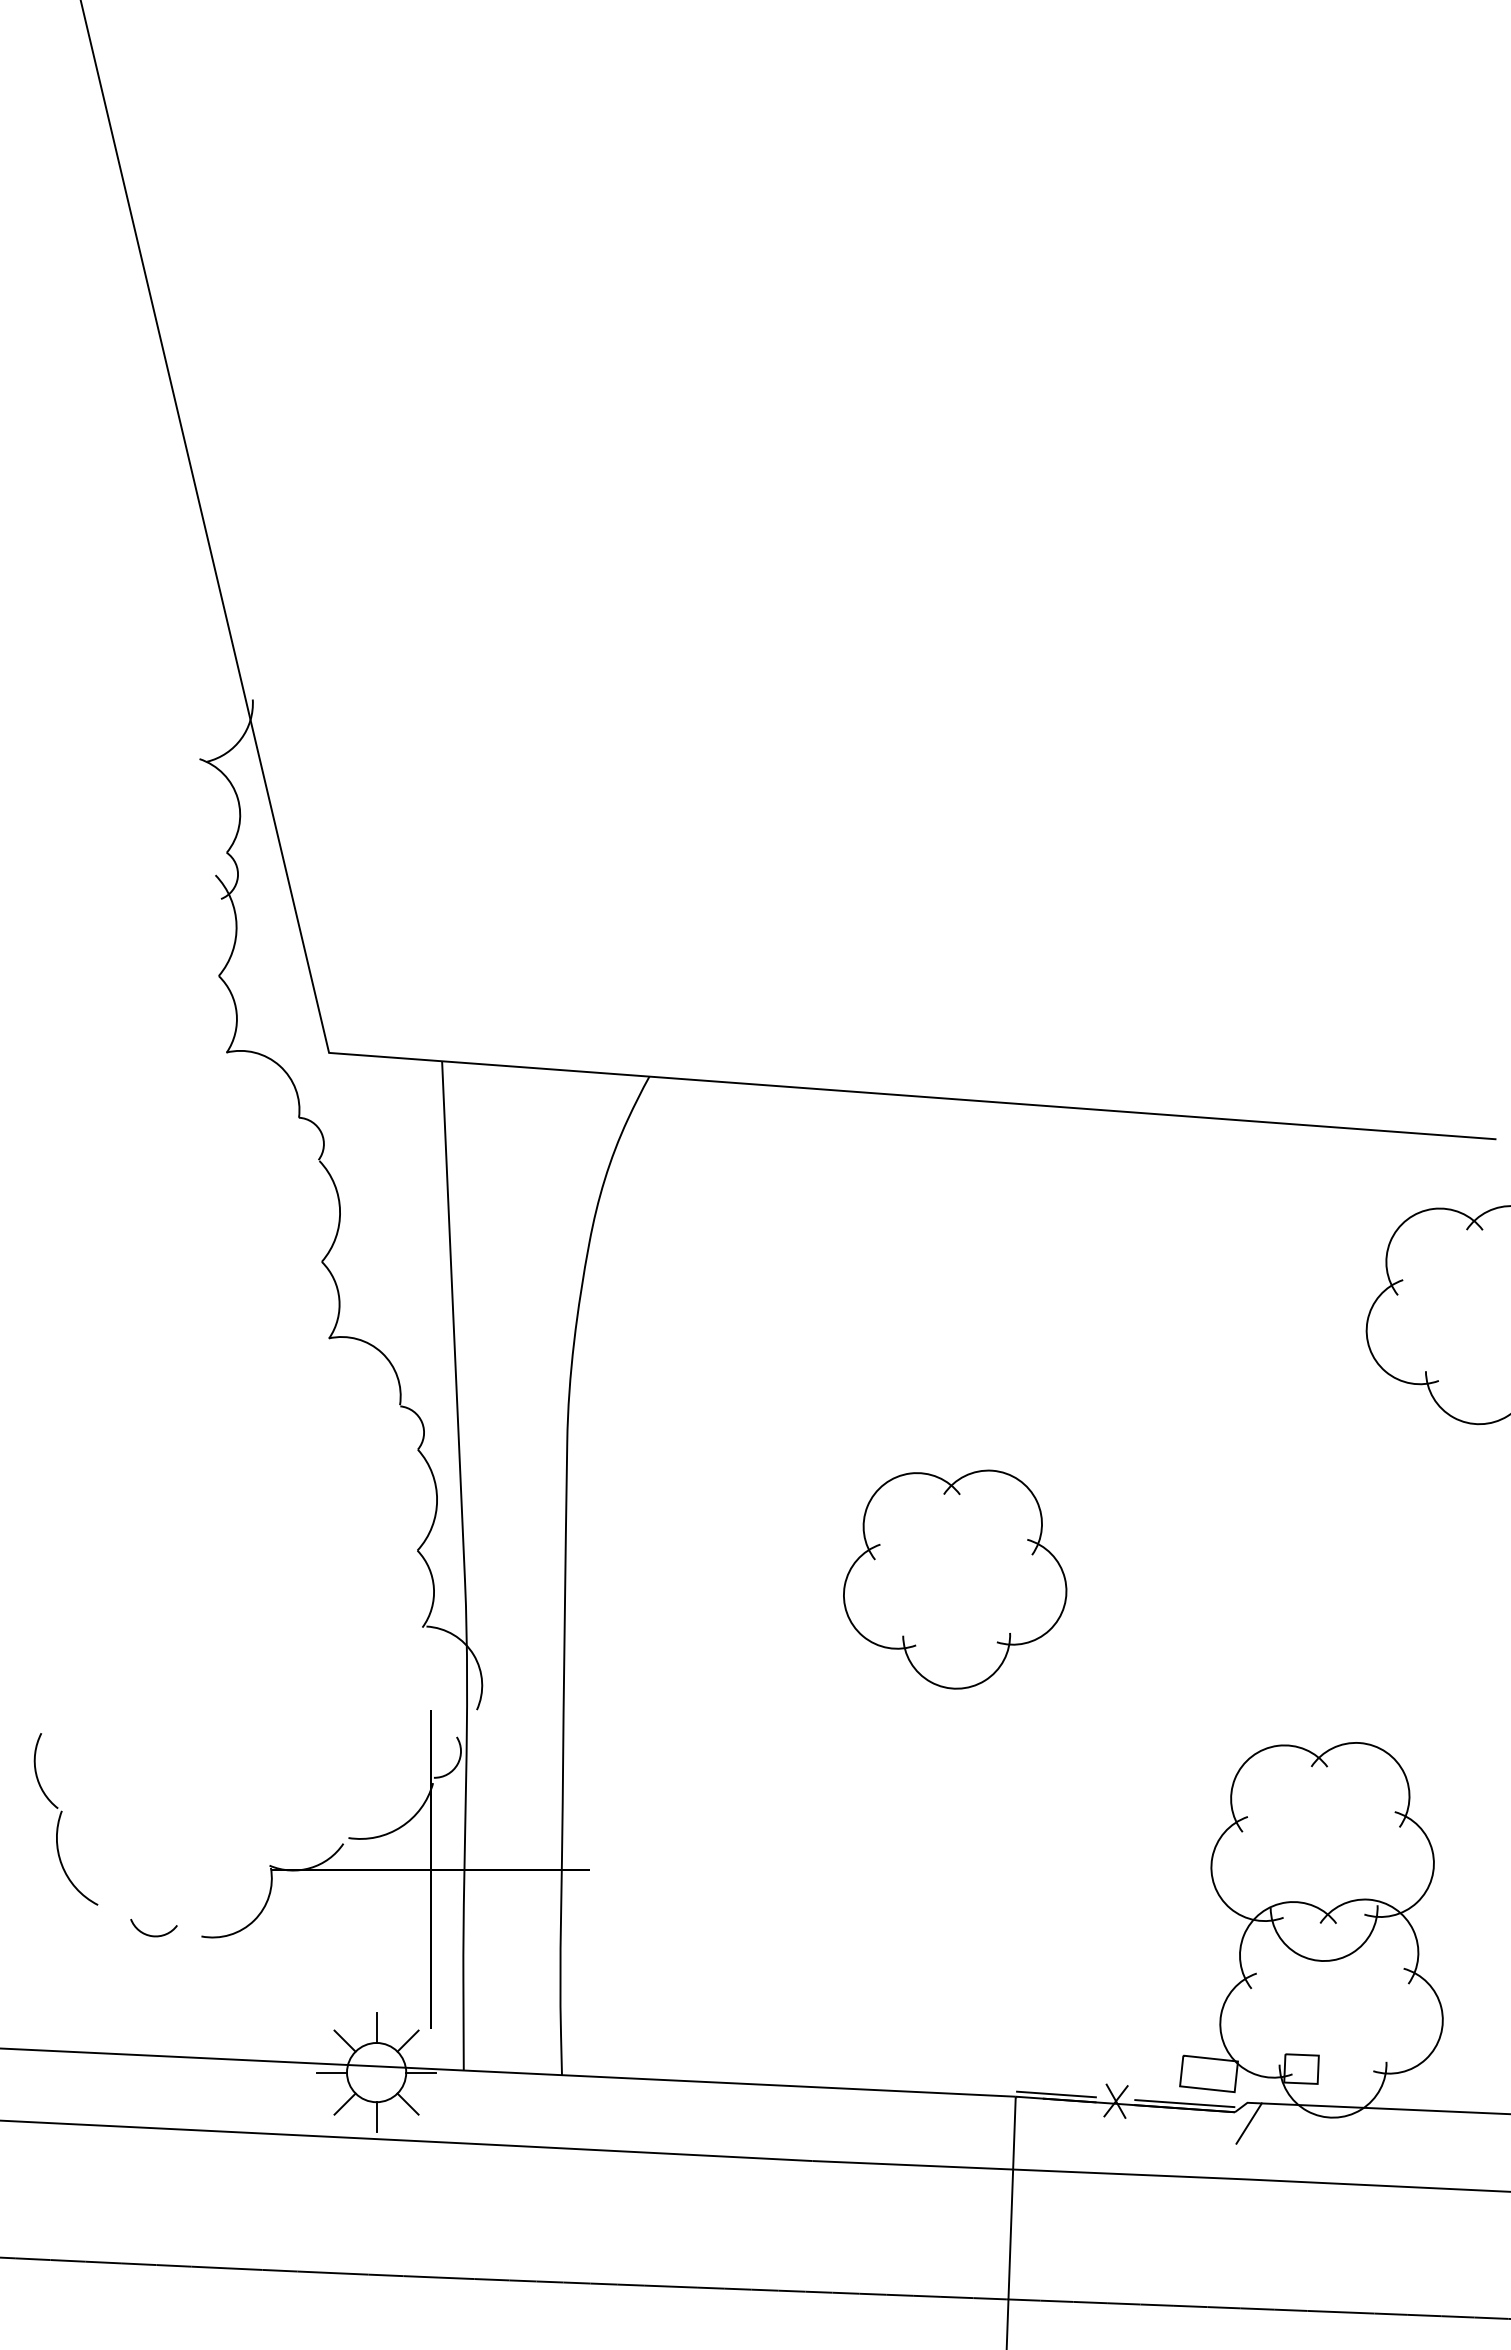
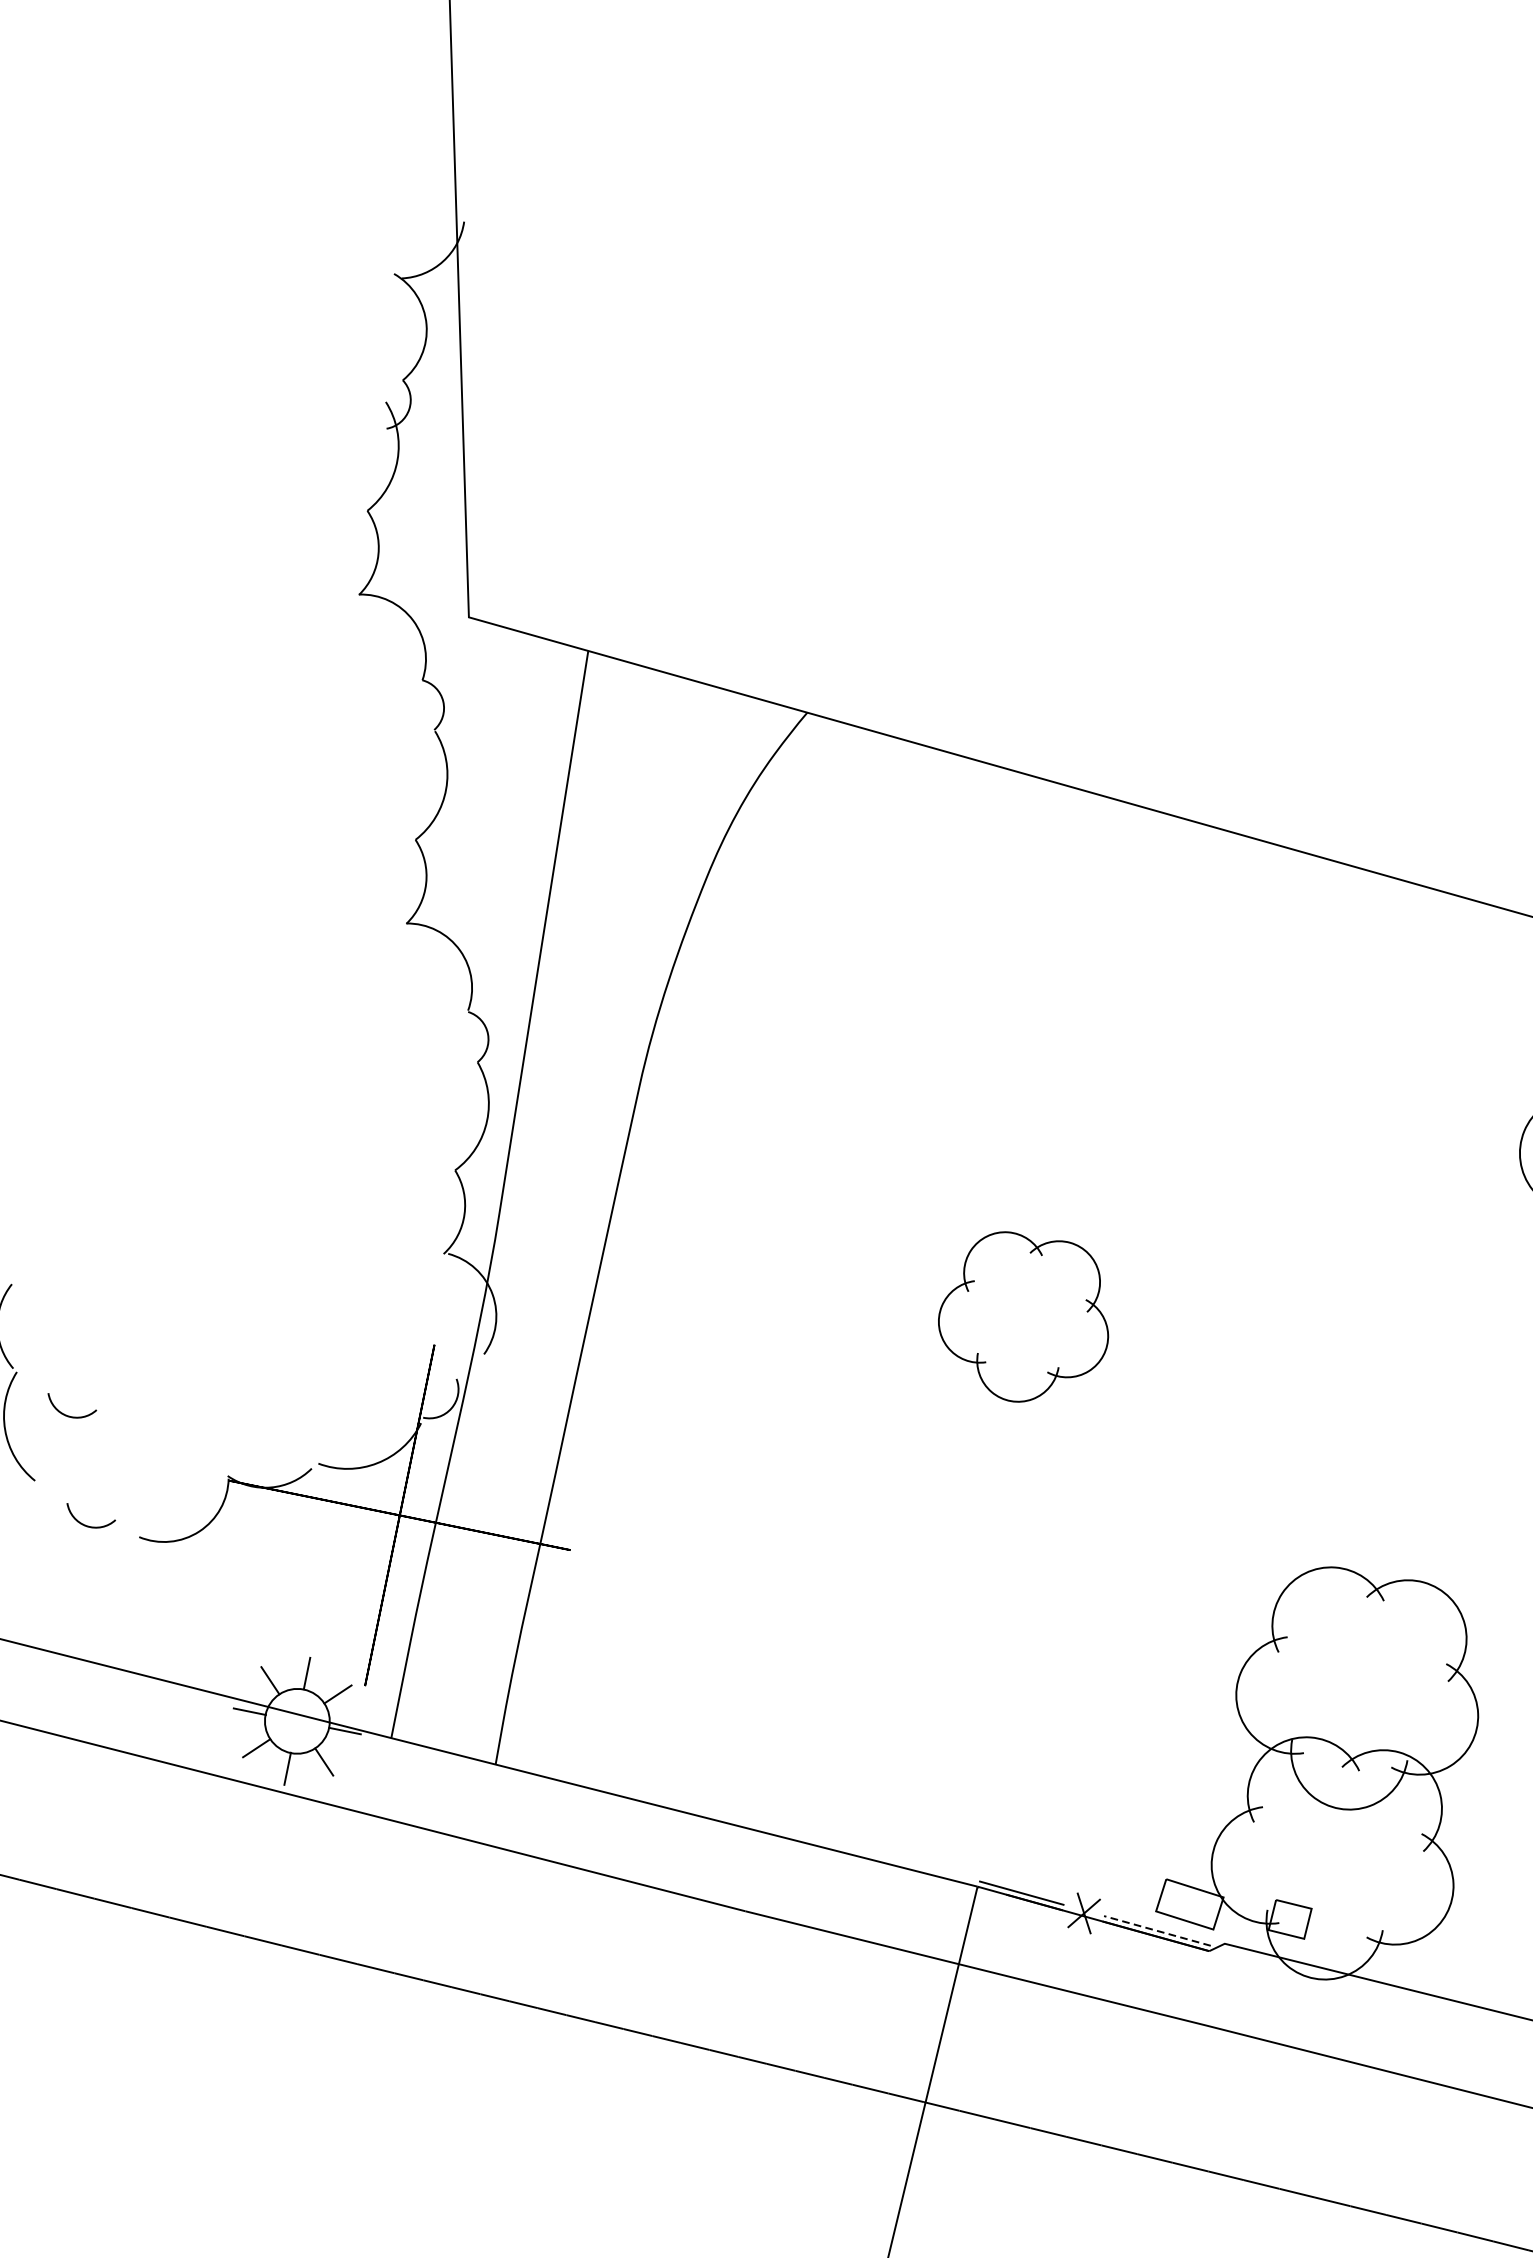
part: (955, 1579) -> (1025, 1318), size x0.7
curve: (116, 1840) -> (69, 1415), added
line: (1184, 2103) -> (1157, 1930), solid -> dashed
line: (1248, 2123) -> (1221, 1966), removed

